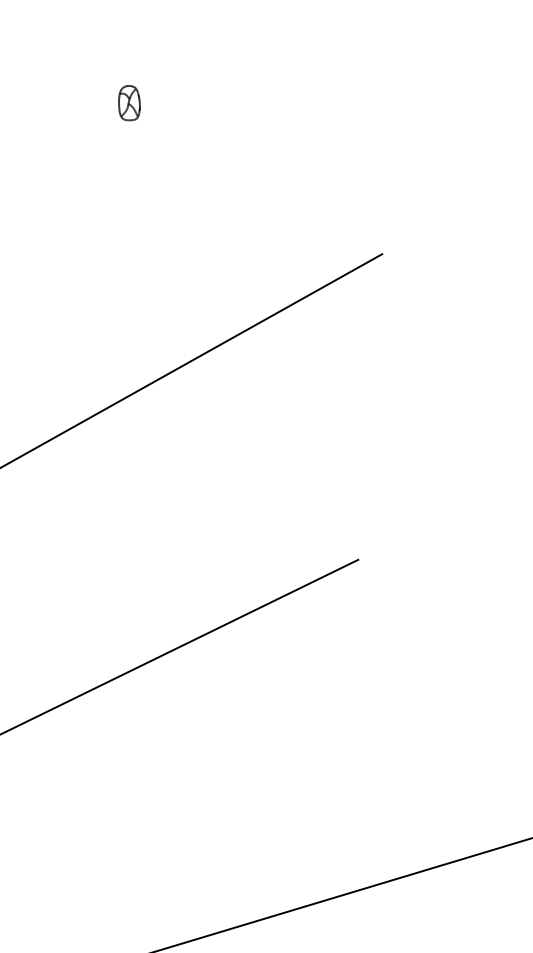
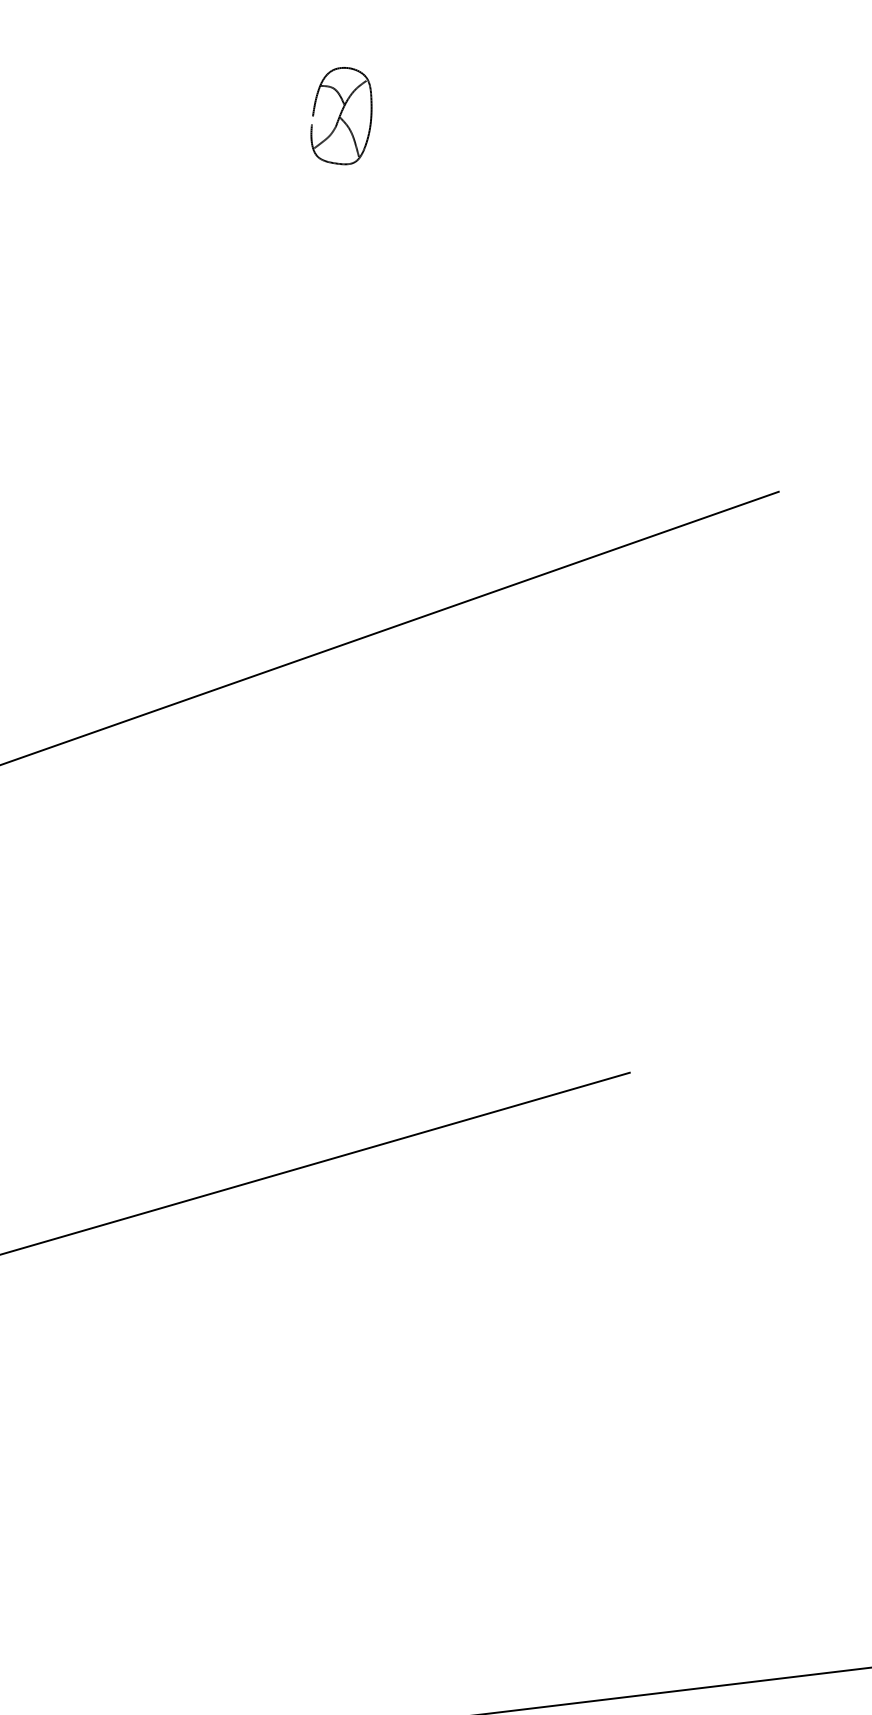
part: (129, 102) -> (342, 114), size x1.43

